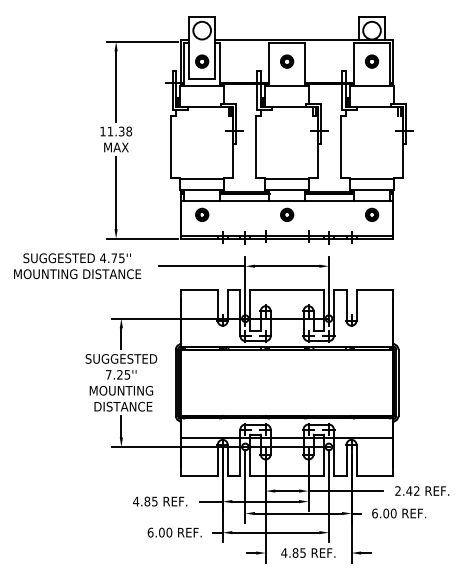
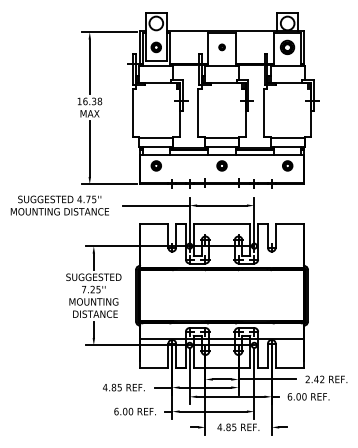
part: (287, 61) -> (222, 47), size x0.6
part: (372, 61) -> (288, 47), size x1.4
text: (110, 131) -> (85, 101), 11.38 -> 16.38

